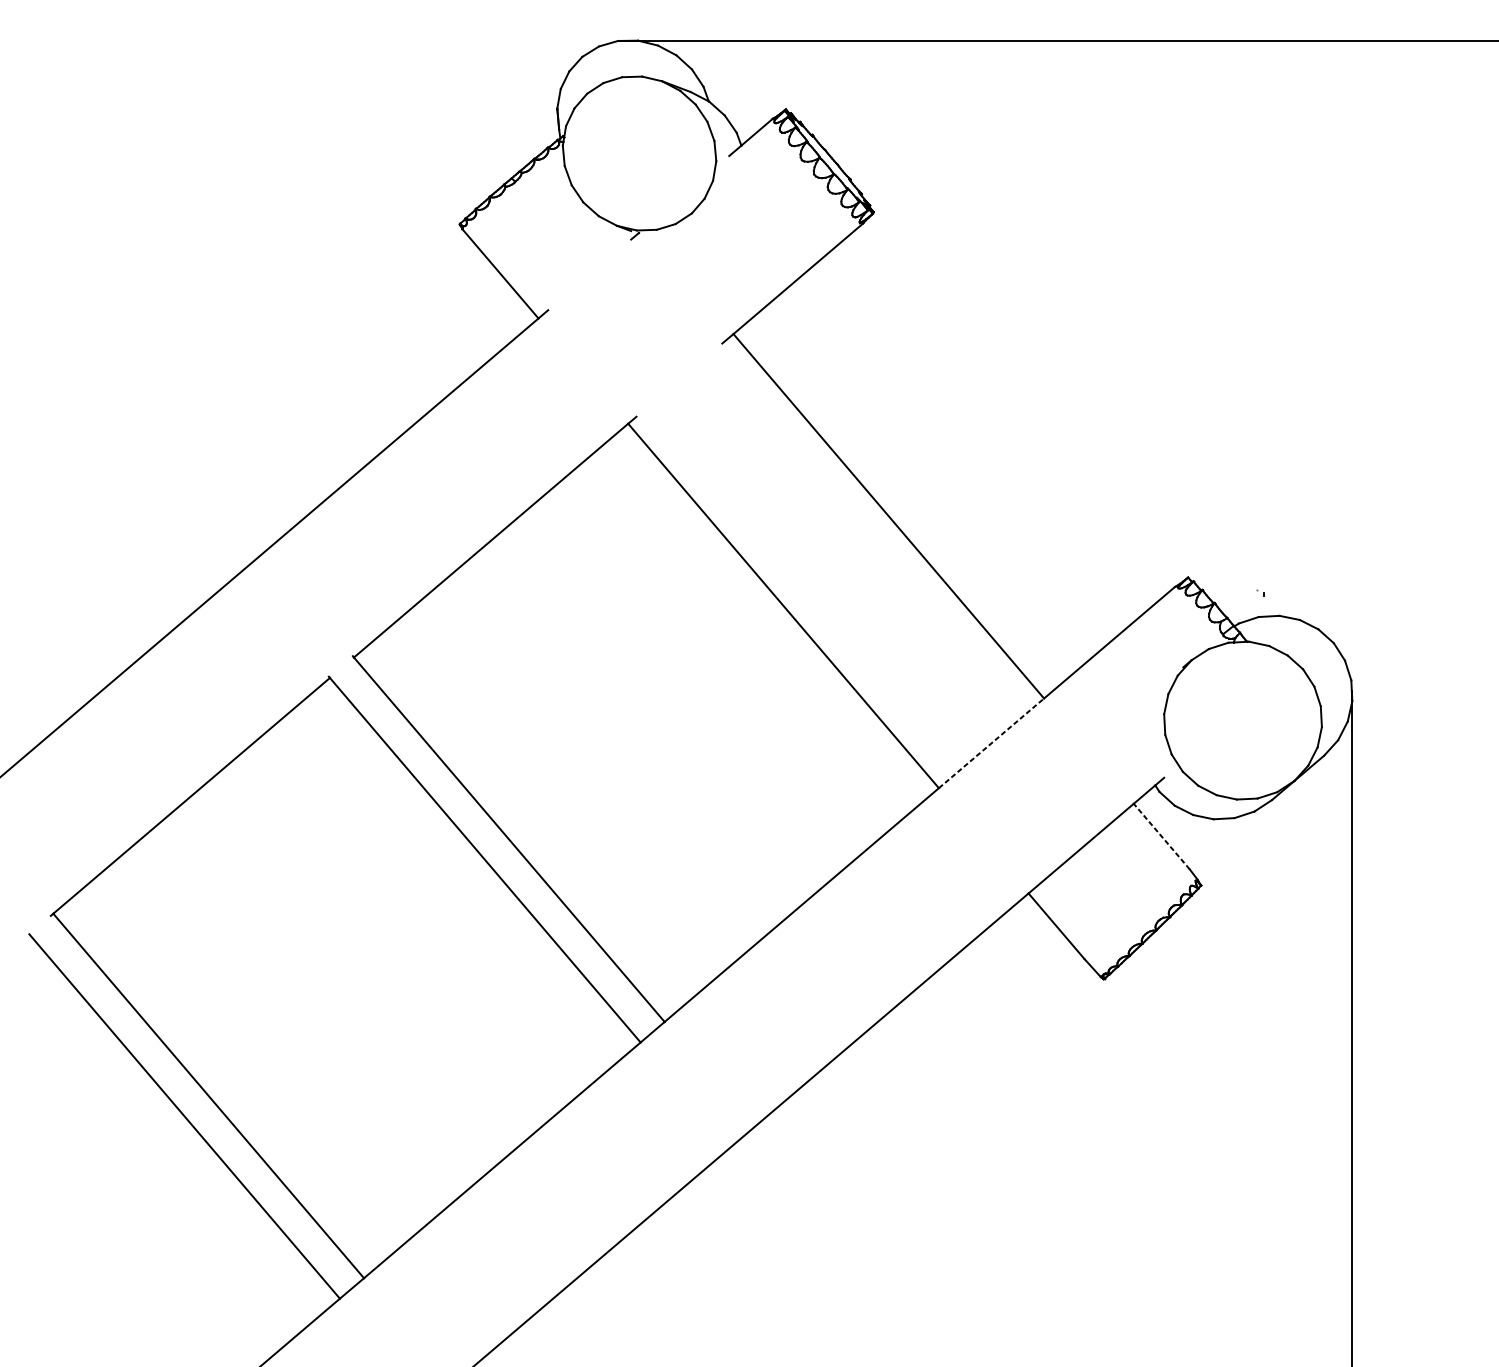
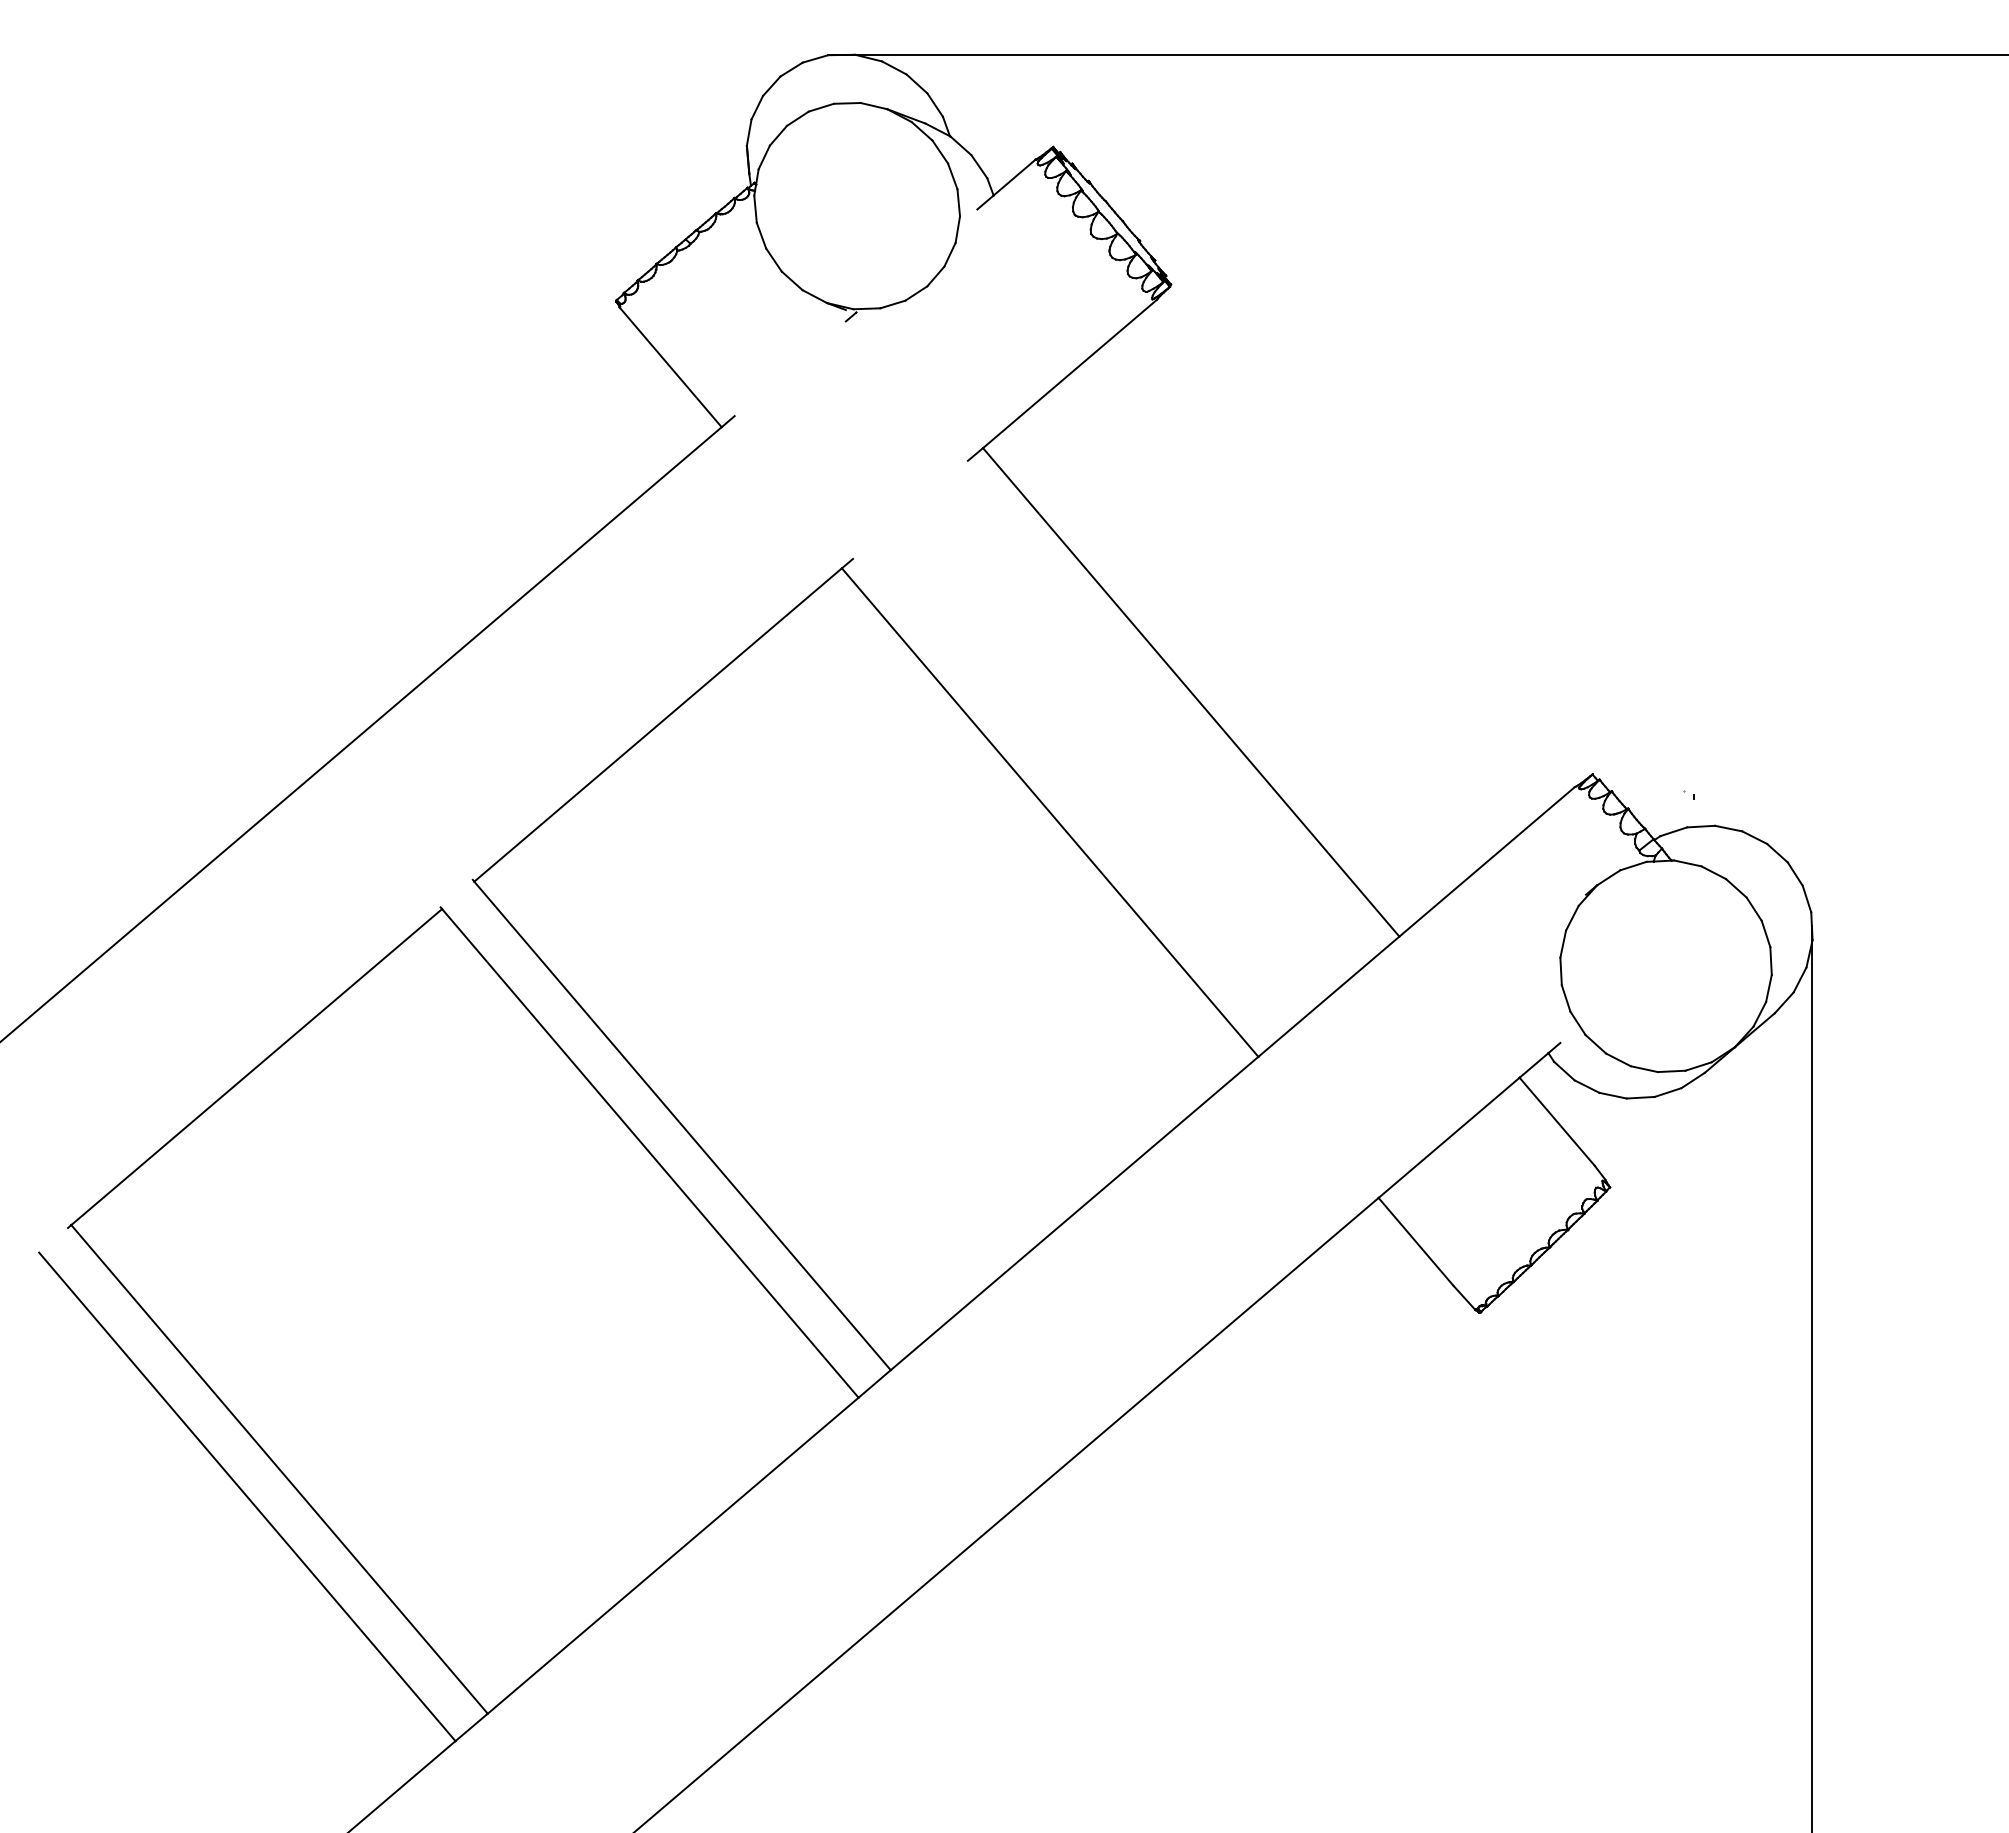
line: (991, 743) -> (1328, 996), dashed -> solid
line: (1162, 836) -> (1557, 1121), dashed -> solid

